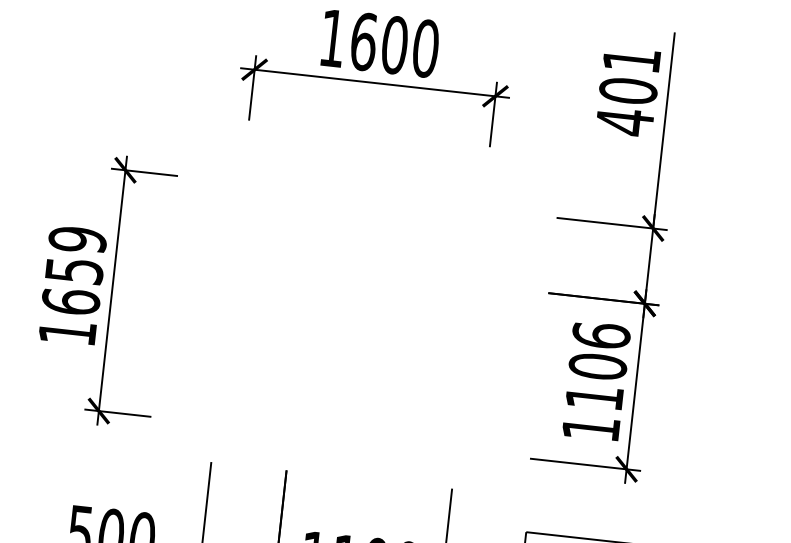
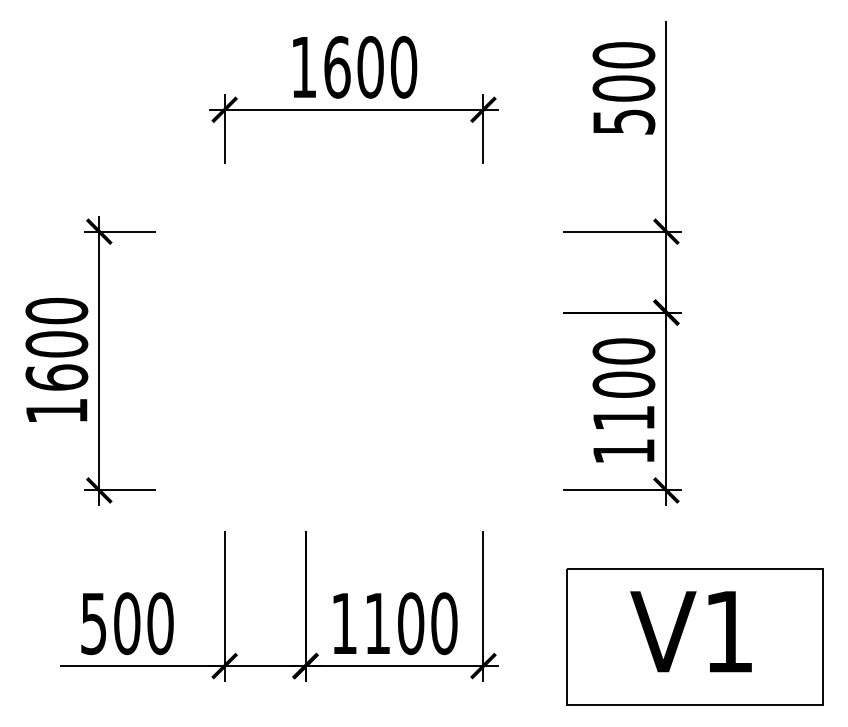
text: (627, 90) -> (623, 88), 401 -> 500
text: (75, 255) -> (56, 327), 1659 -> 1600
text: (600, 335) -> (623, 351), 1106 -> 1100

